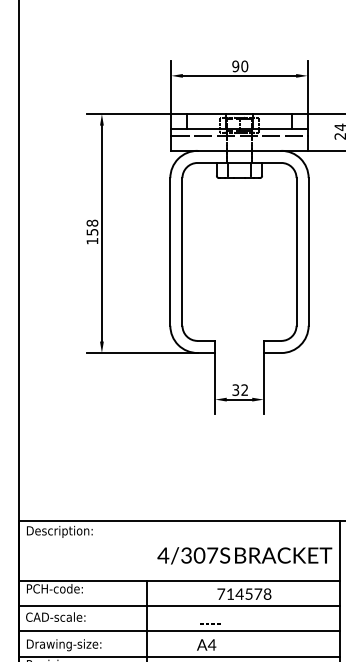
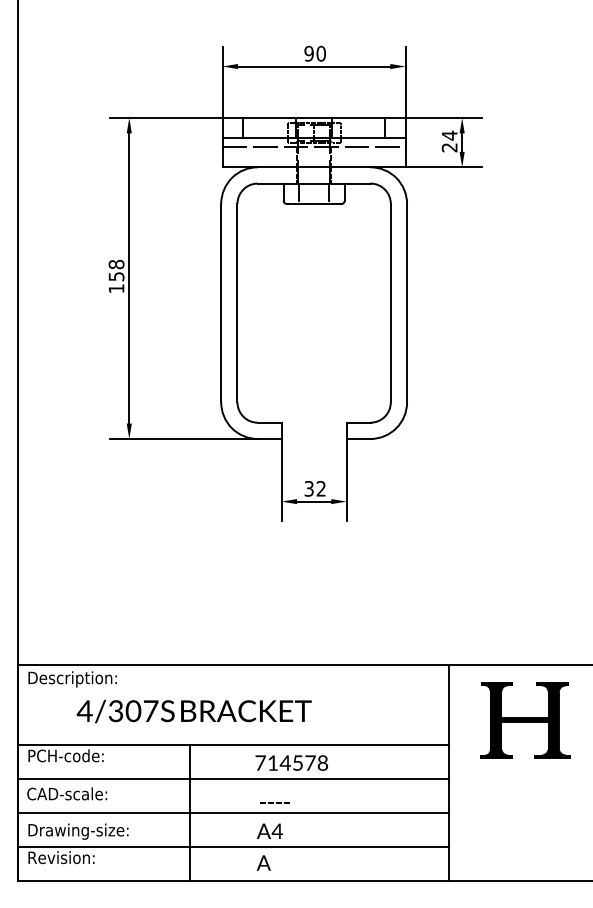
text: (244, 555) -> (193, 711), moved
text: (244, 593) -> (291, 762), moved

